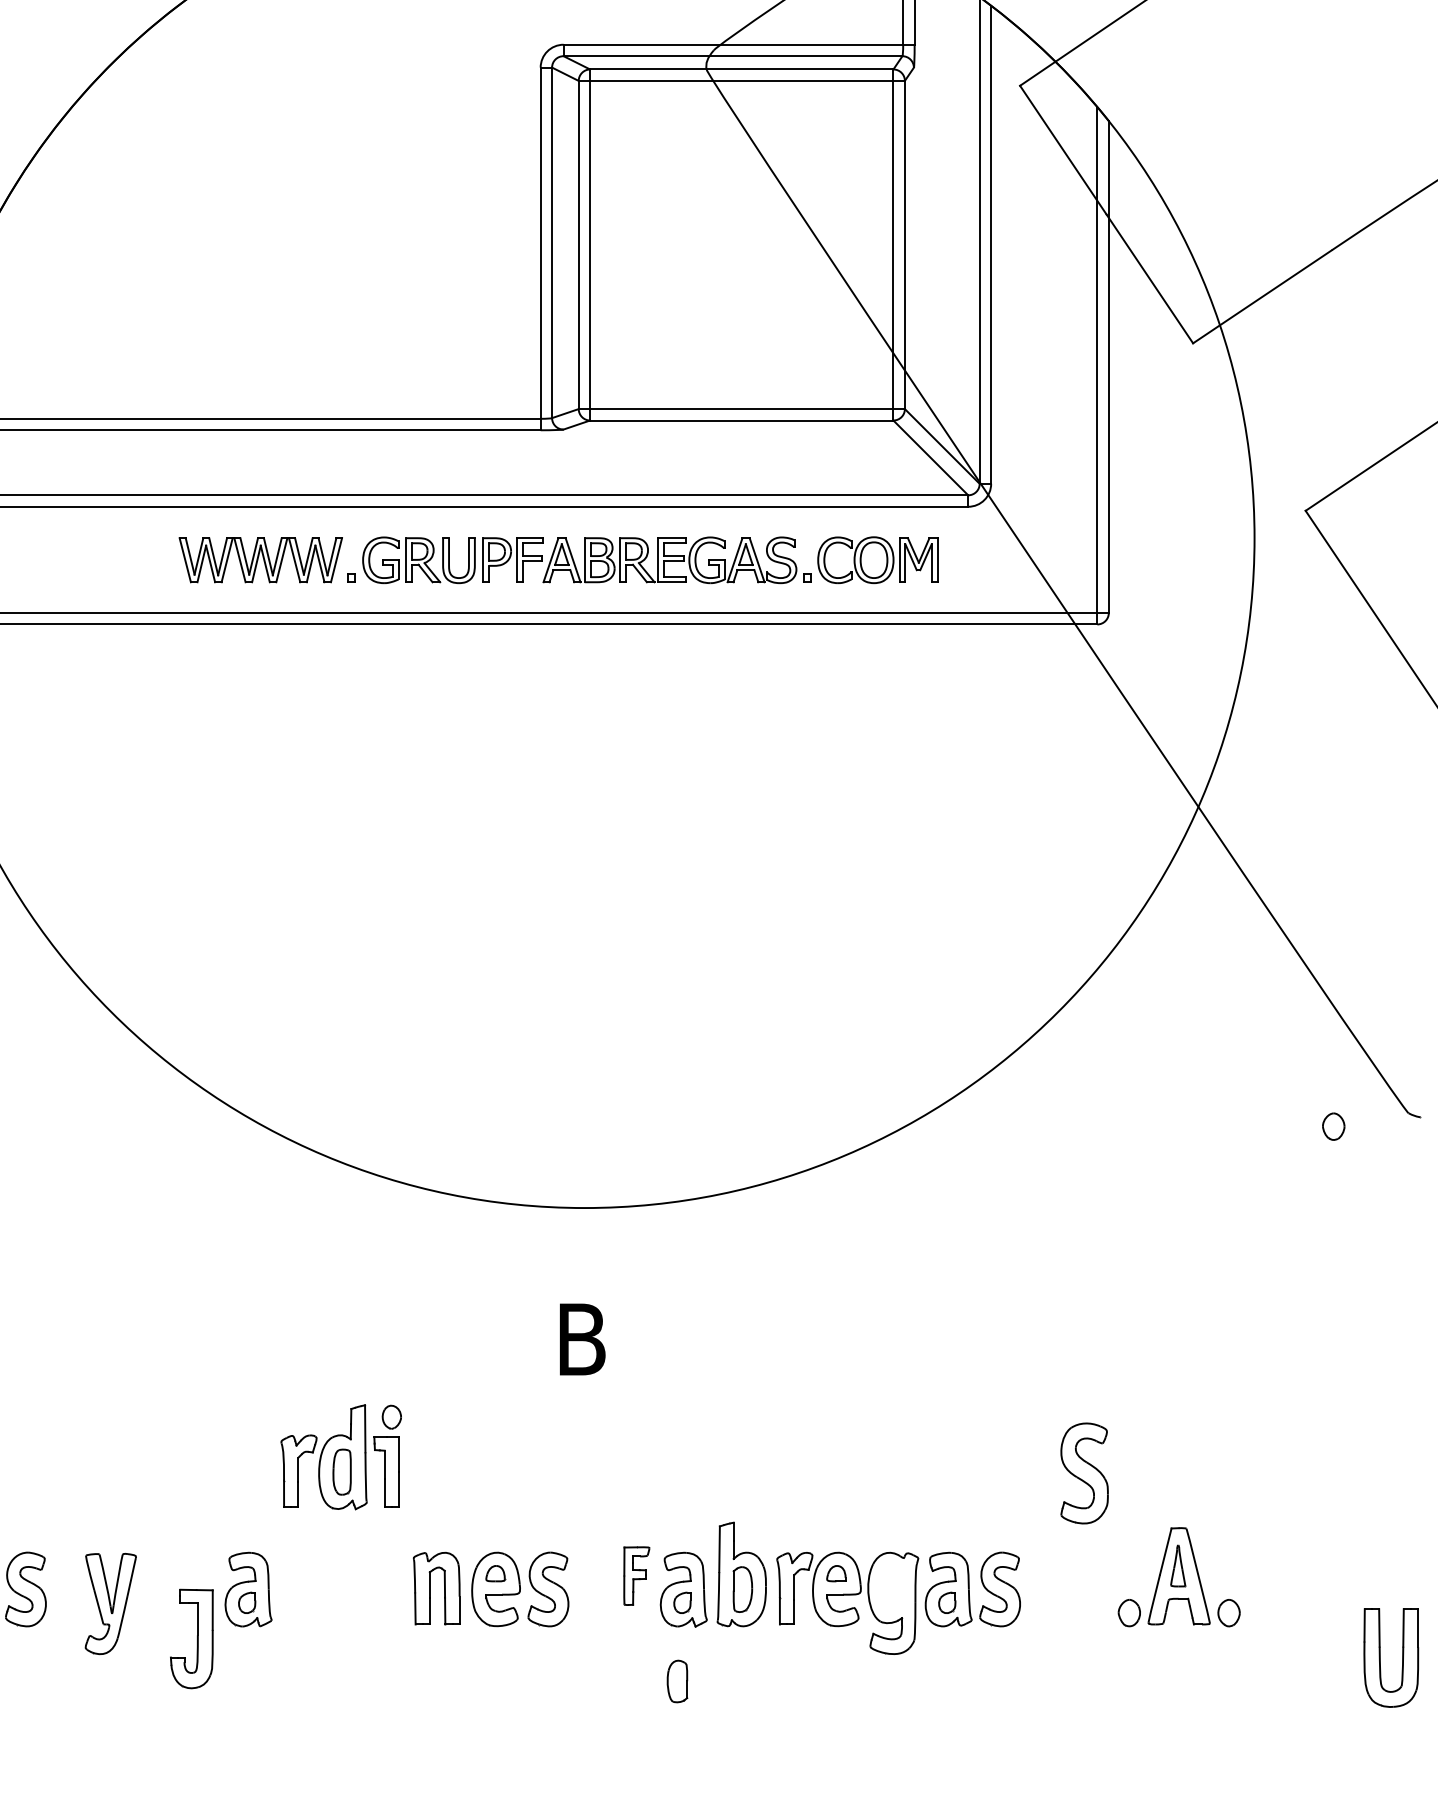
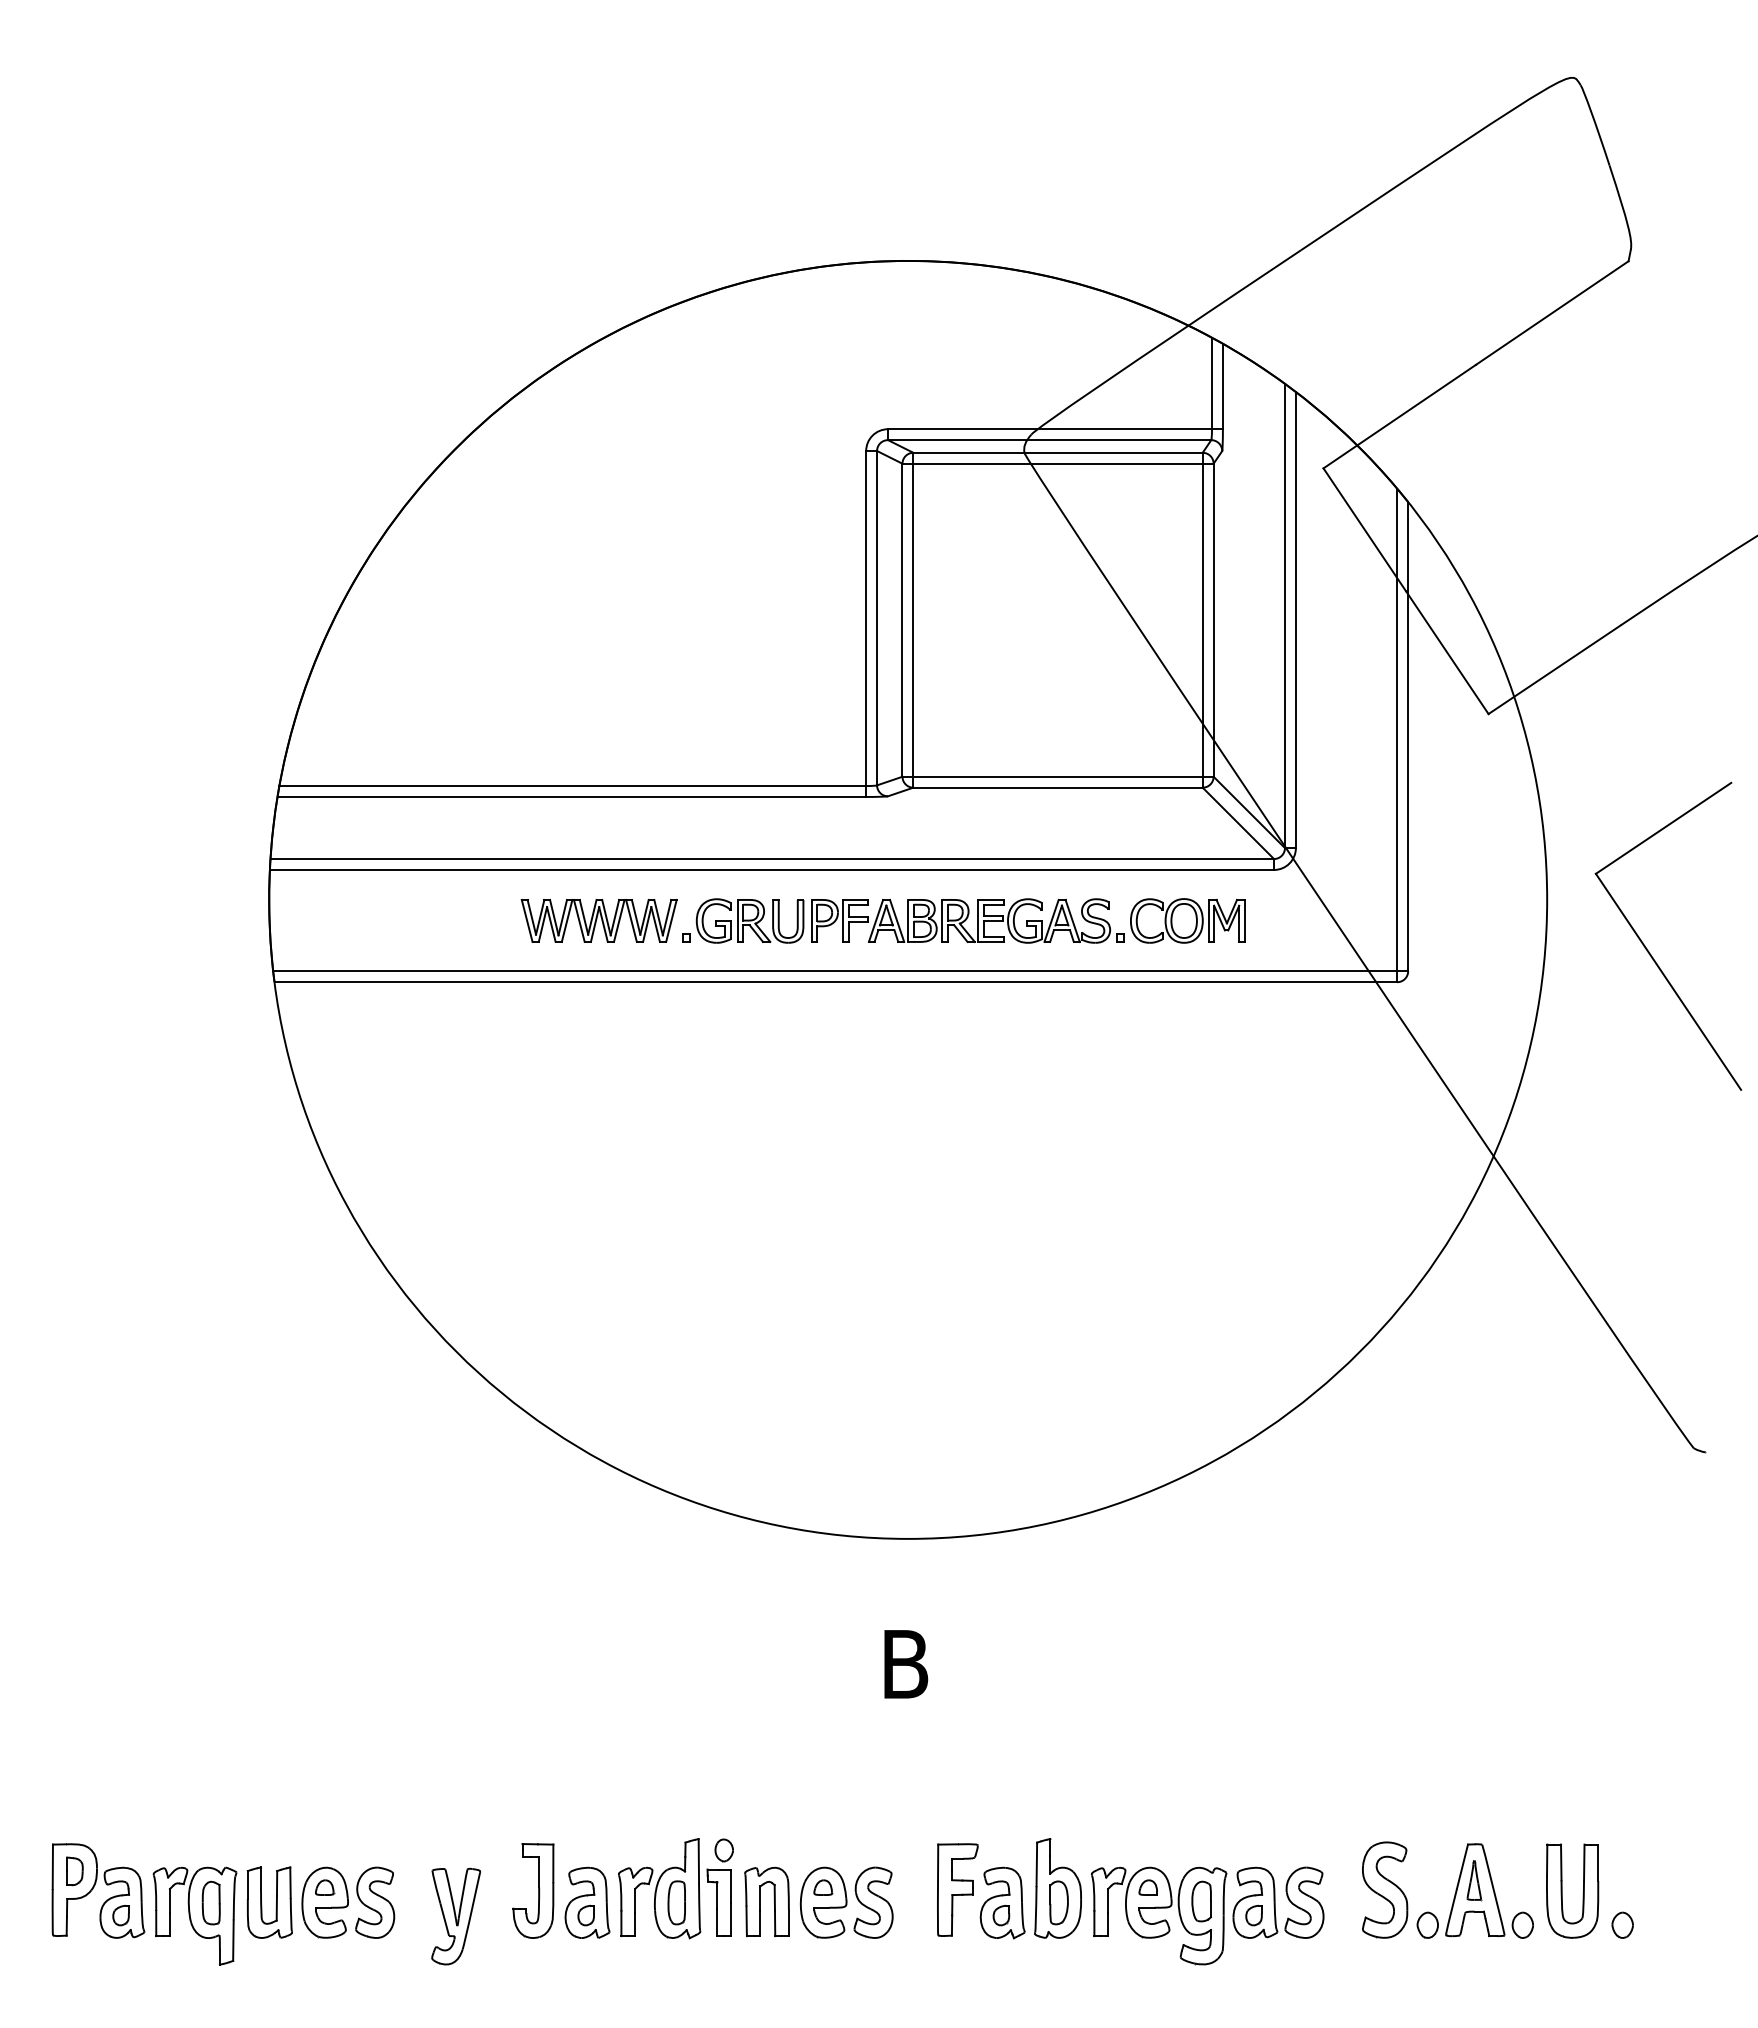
part: (1333, 1125) -> (1622, 1924), moved
part: (340, 1457) -> (675, 1888), moved
part: (1085, 1472) -> (1385, 1889), moved
part: (636, 1575) -> (957, 1889), size x1.67
part: (191, 1638) -> (533, 1890), moved
part: (1380, 1657) -> (1562, 1890), moved
part: (677, 1681) -> (1201, 1901), moved

